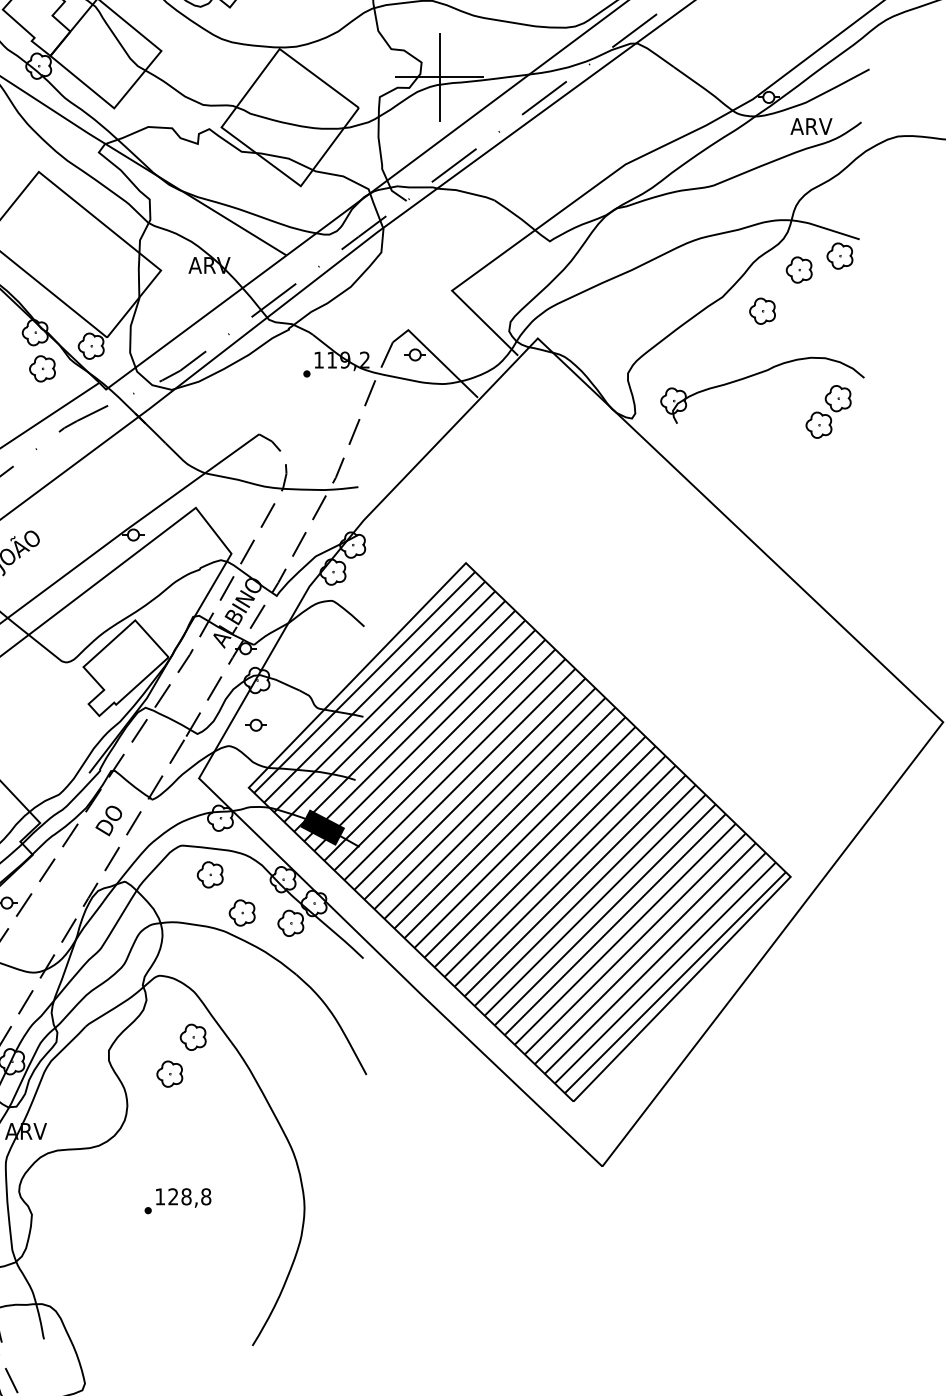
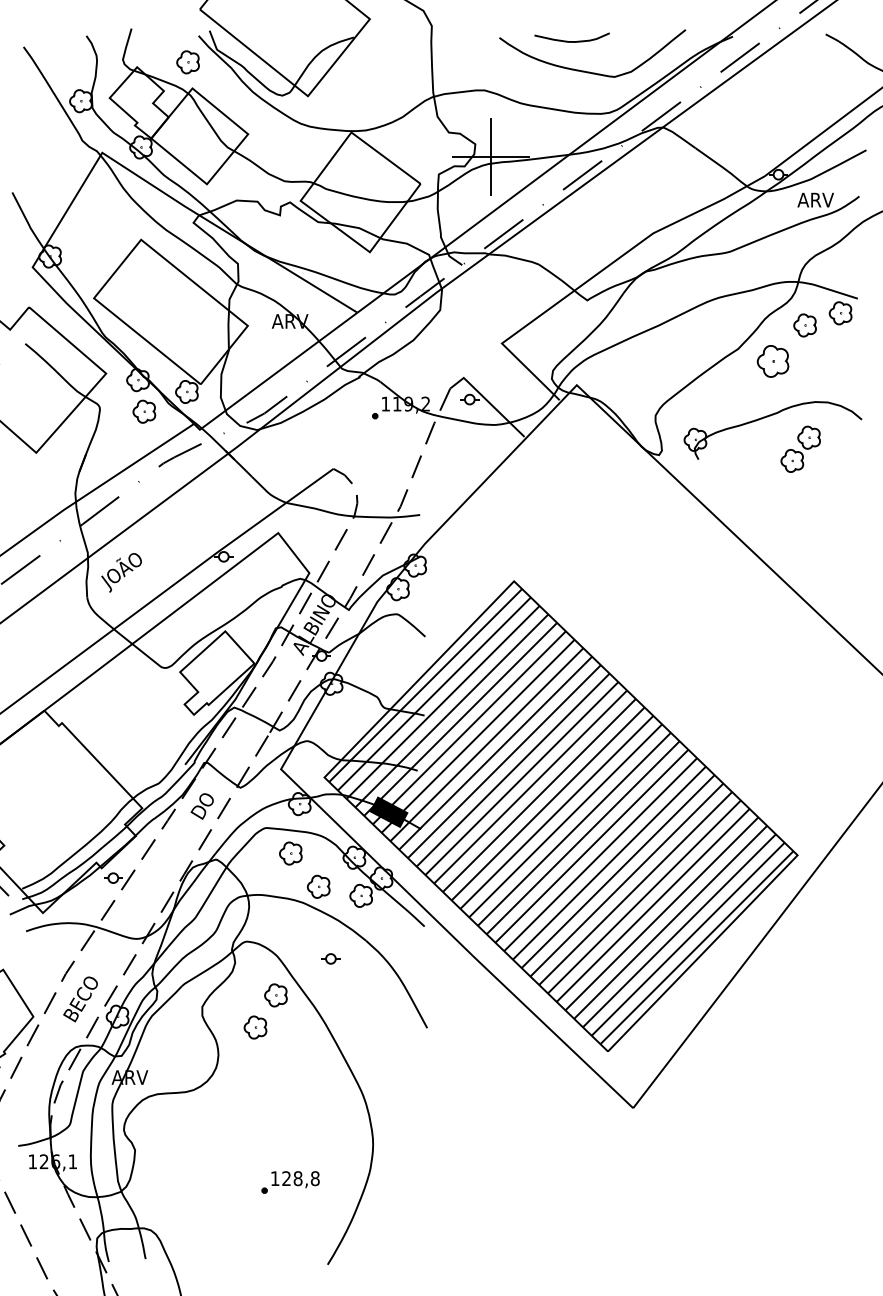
part: (761, 311) -> (772, 361), size x1.4
part: (828, 410) -> (800, 448), moved
part: (255, 724) -> (330, 958), moved
part: (177, 1201) -> (290, 1182), moved

